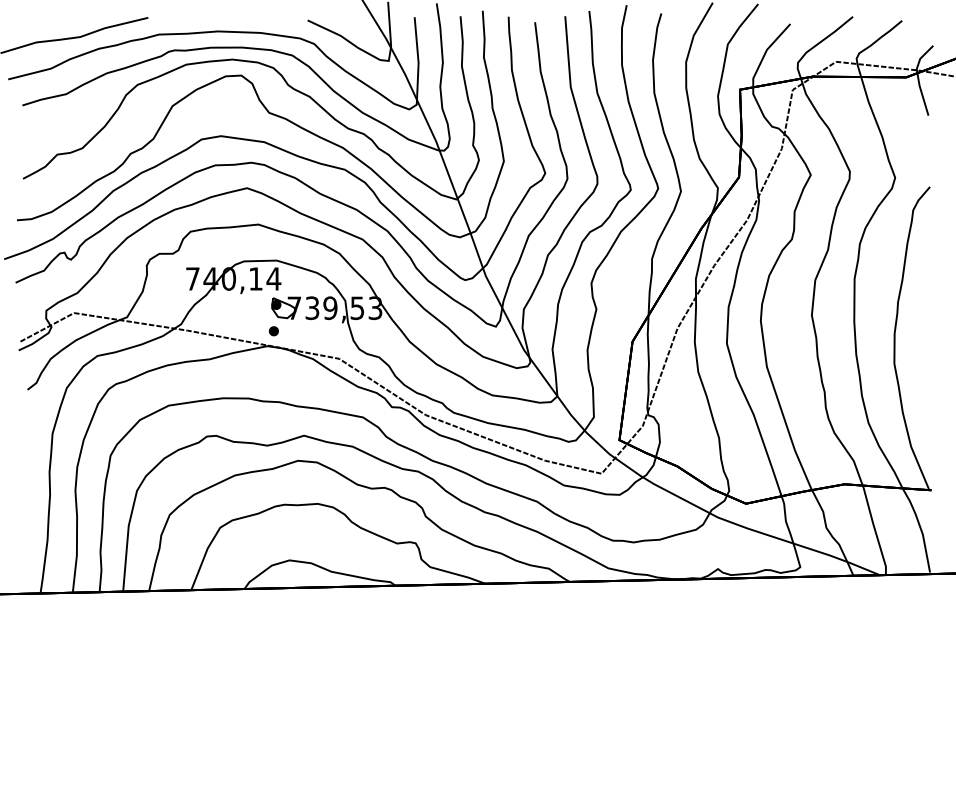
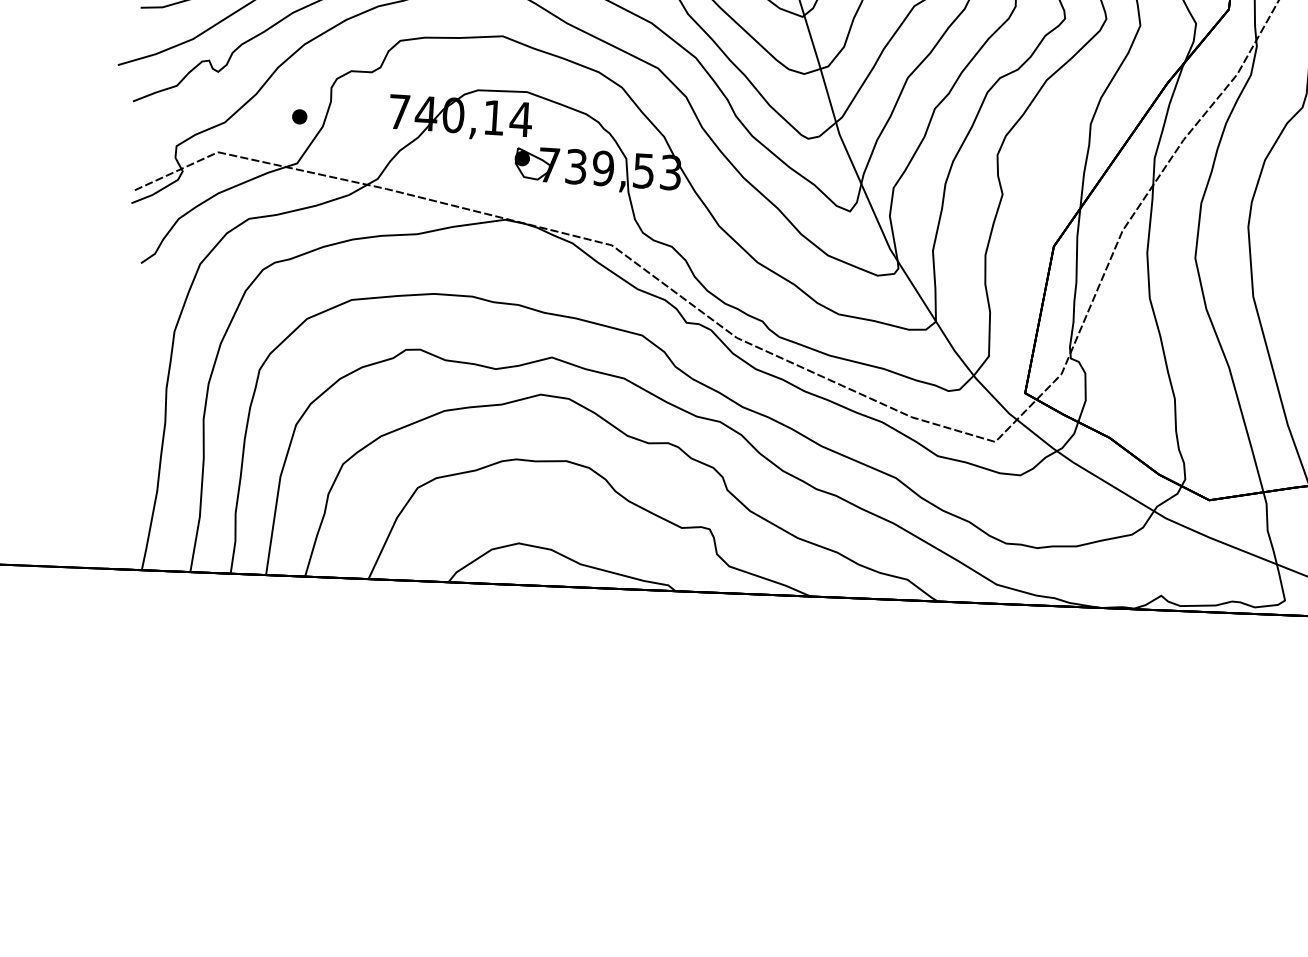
part: (273, 331) -> (299, 117), moved

